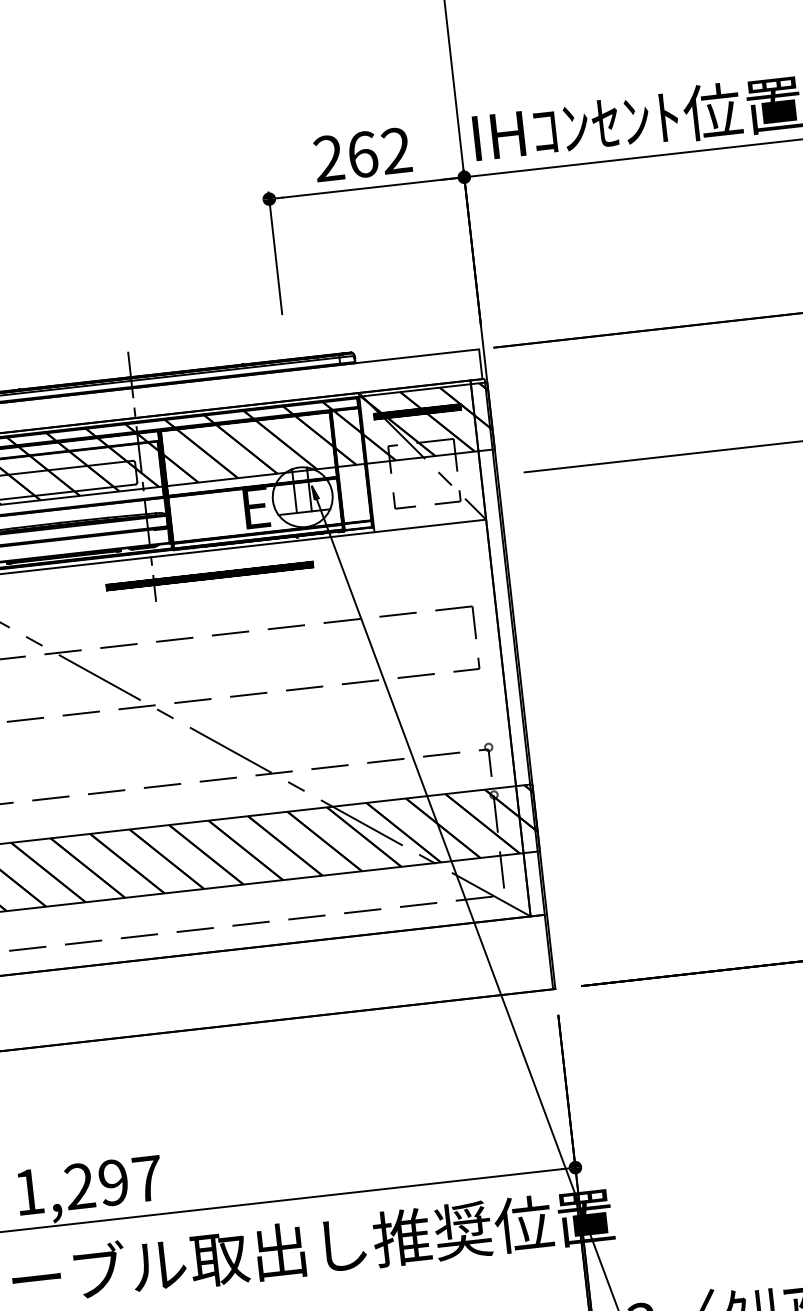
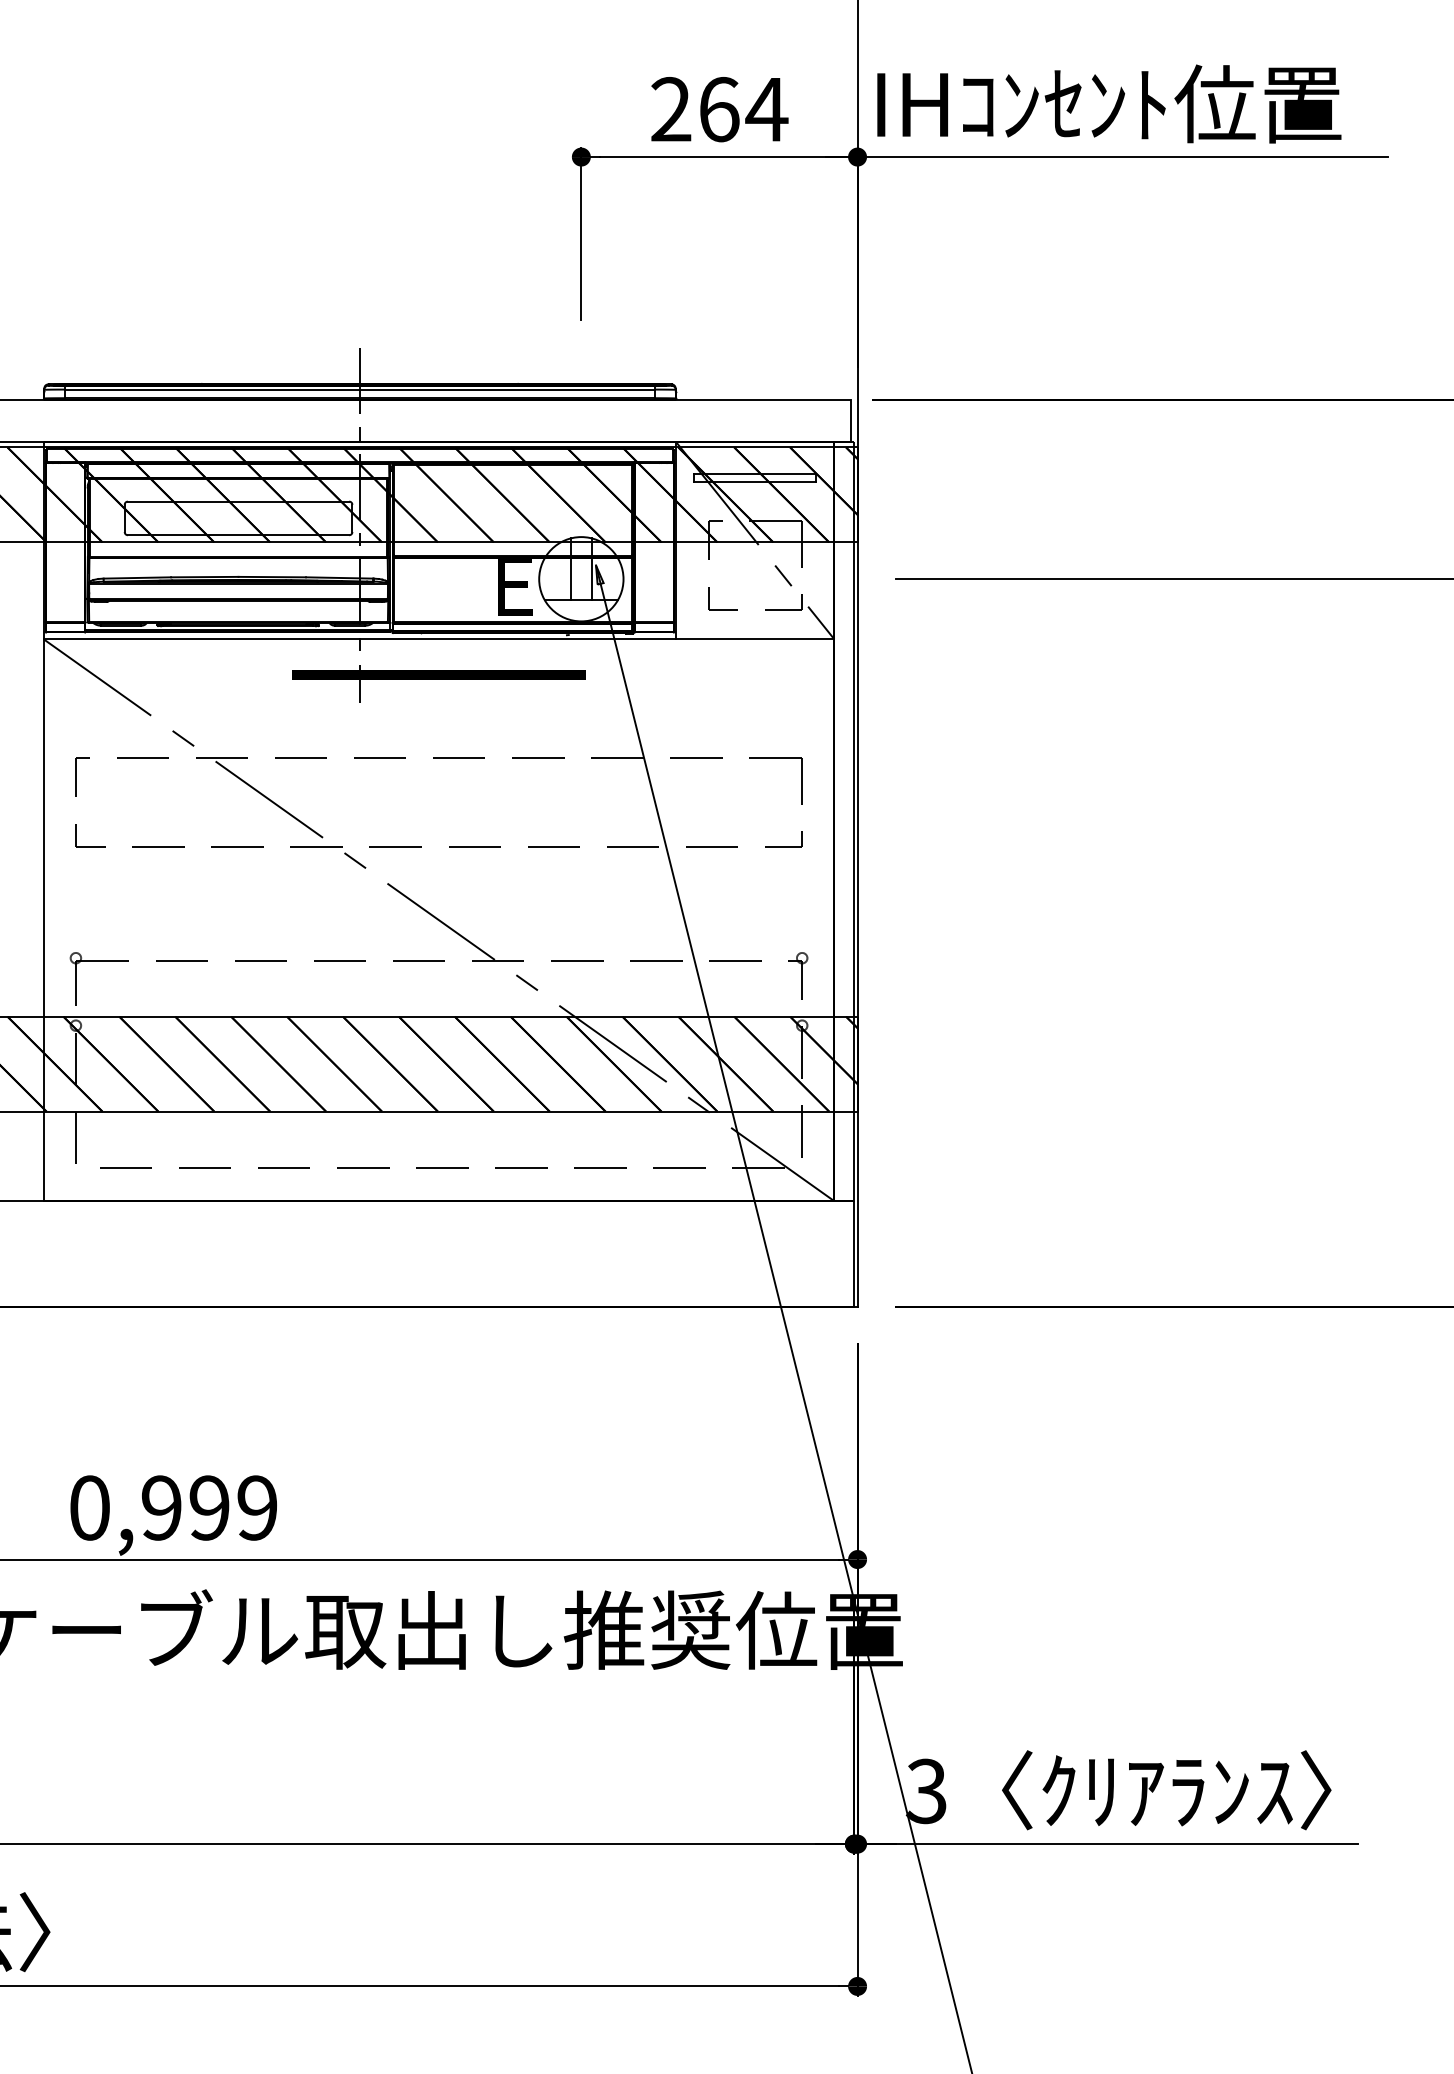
text: (396, 150) -> (766, 108), 262 -> 264
hatch: (417, 411) -> (755, 477), removed
text: (88, 1185) -> (173, 1507), 1,297 -> 0,999

